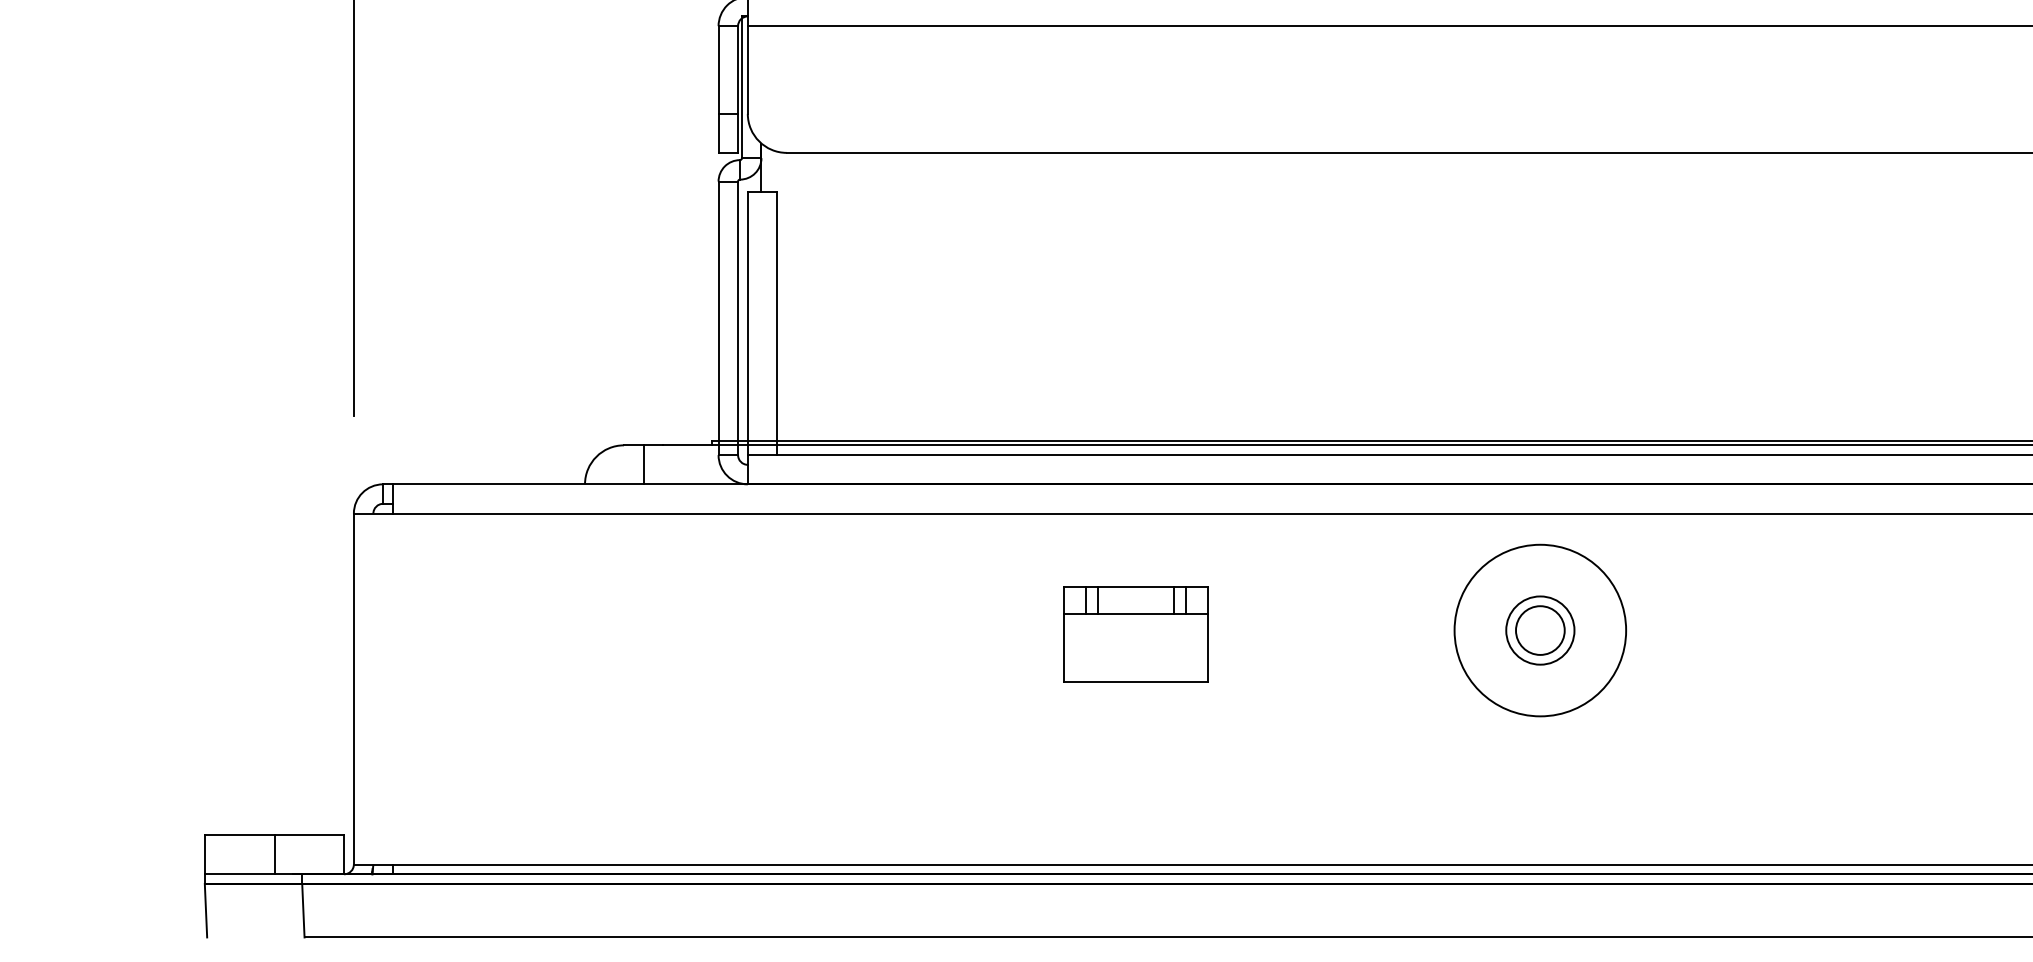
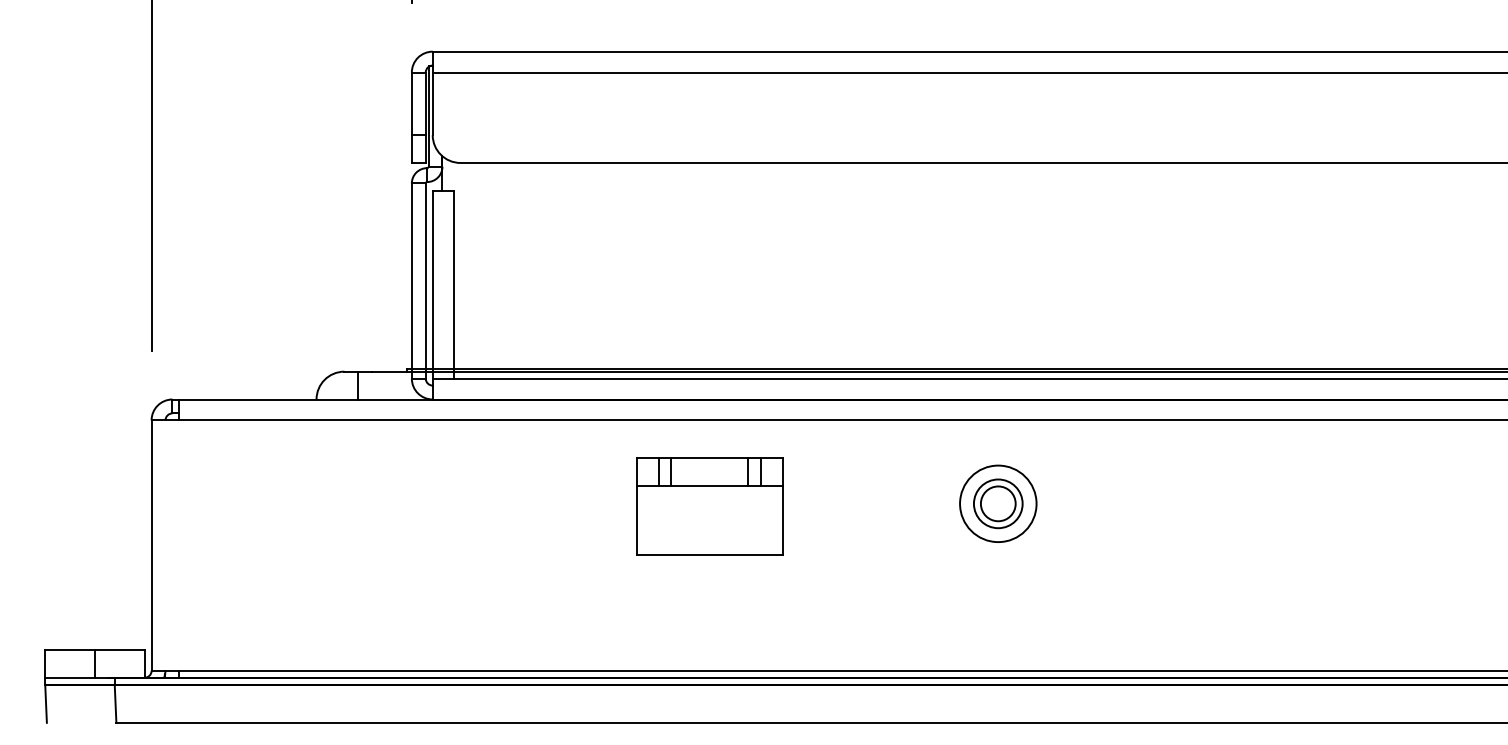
circle: (1540, 630) -> (998, 503), size x0.62
part: (1135, 634) -> (709, 506), size x1.43

